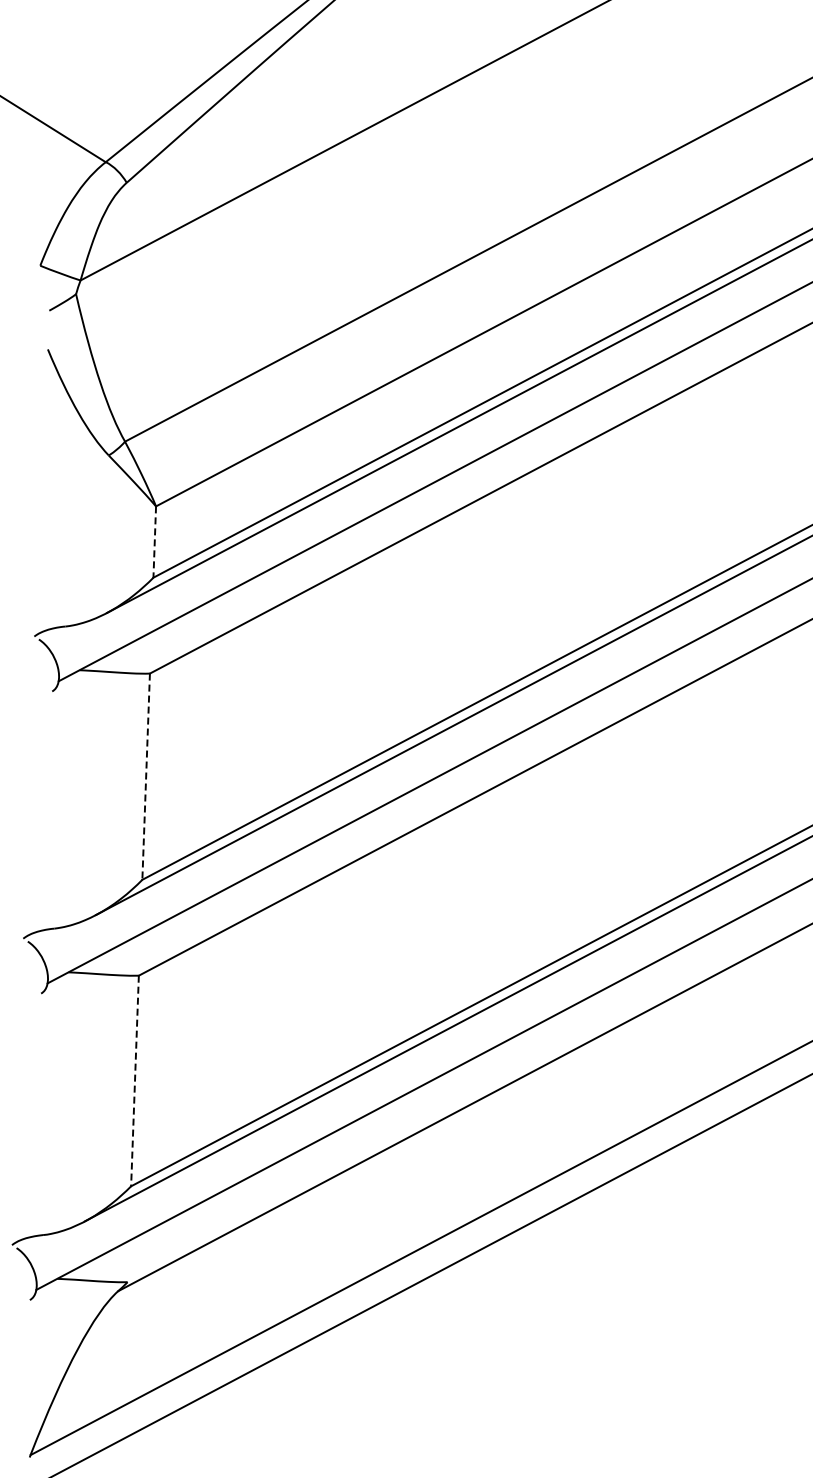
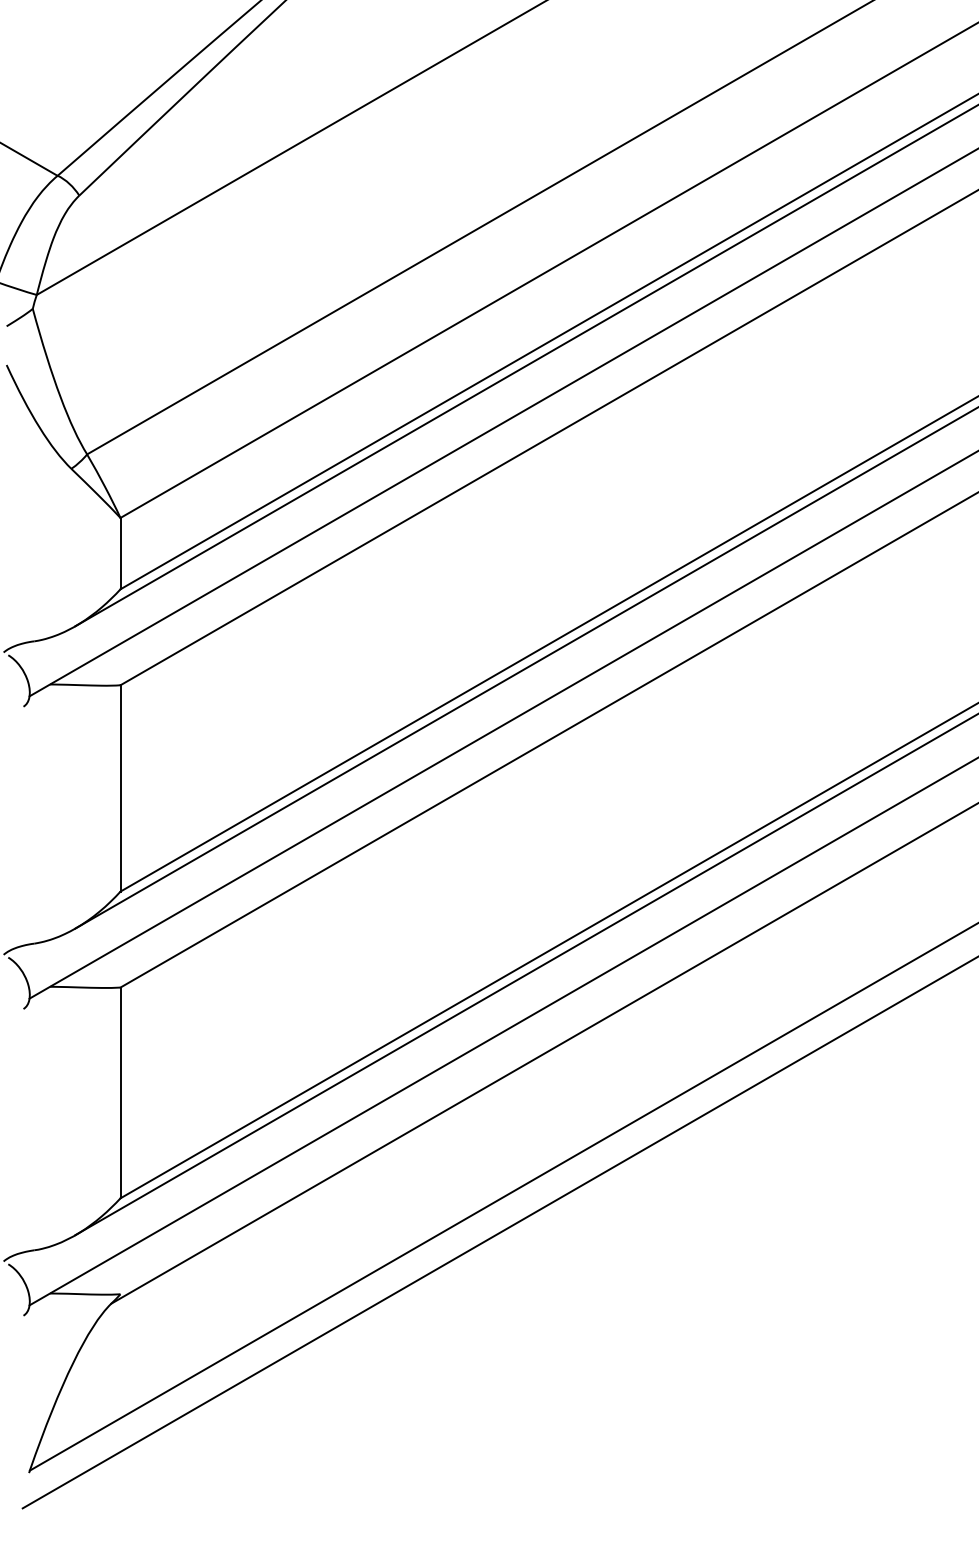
line: (154, 541) -> (120, 553), dashed -> solid
line: (146, 776) -> (120, 788), dashed -> solid
line: (134, 1081) -> (120, 1093), dashed -> solid

